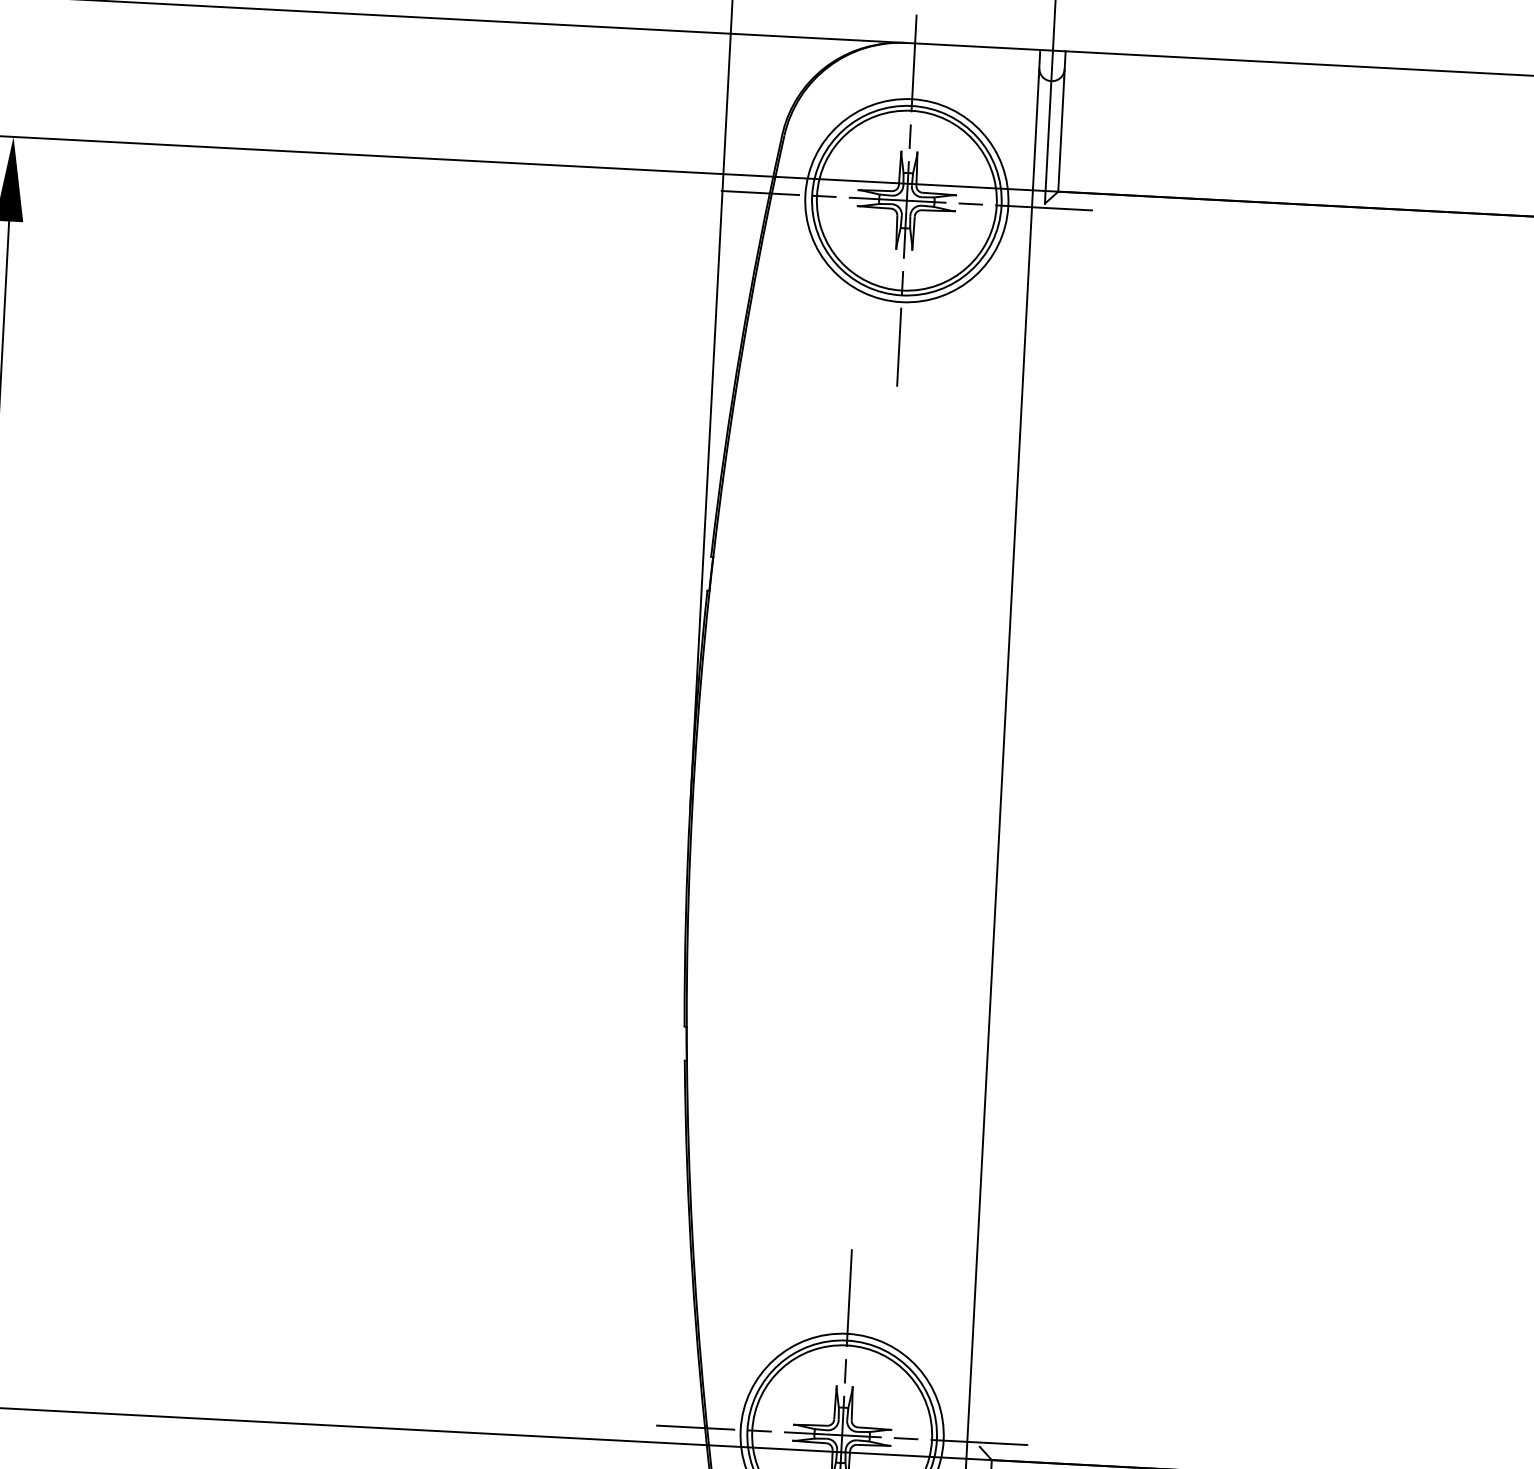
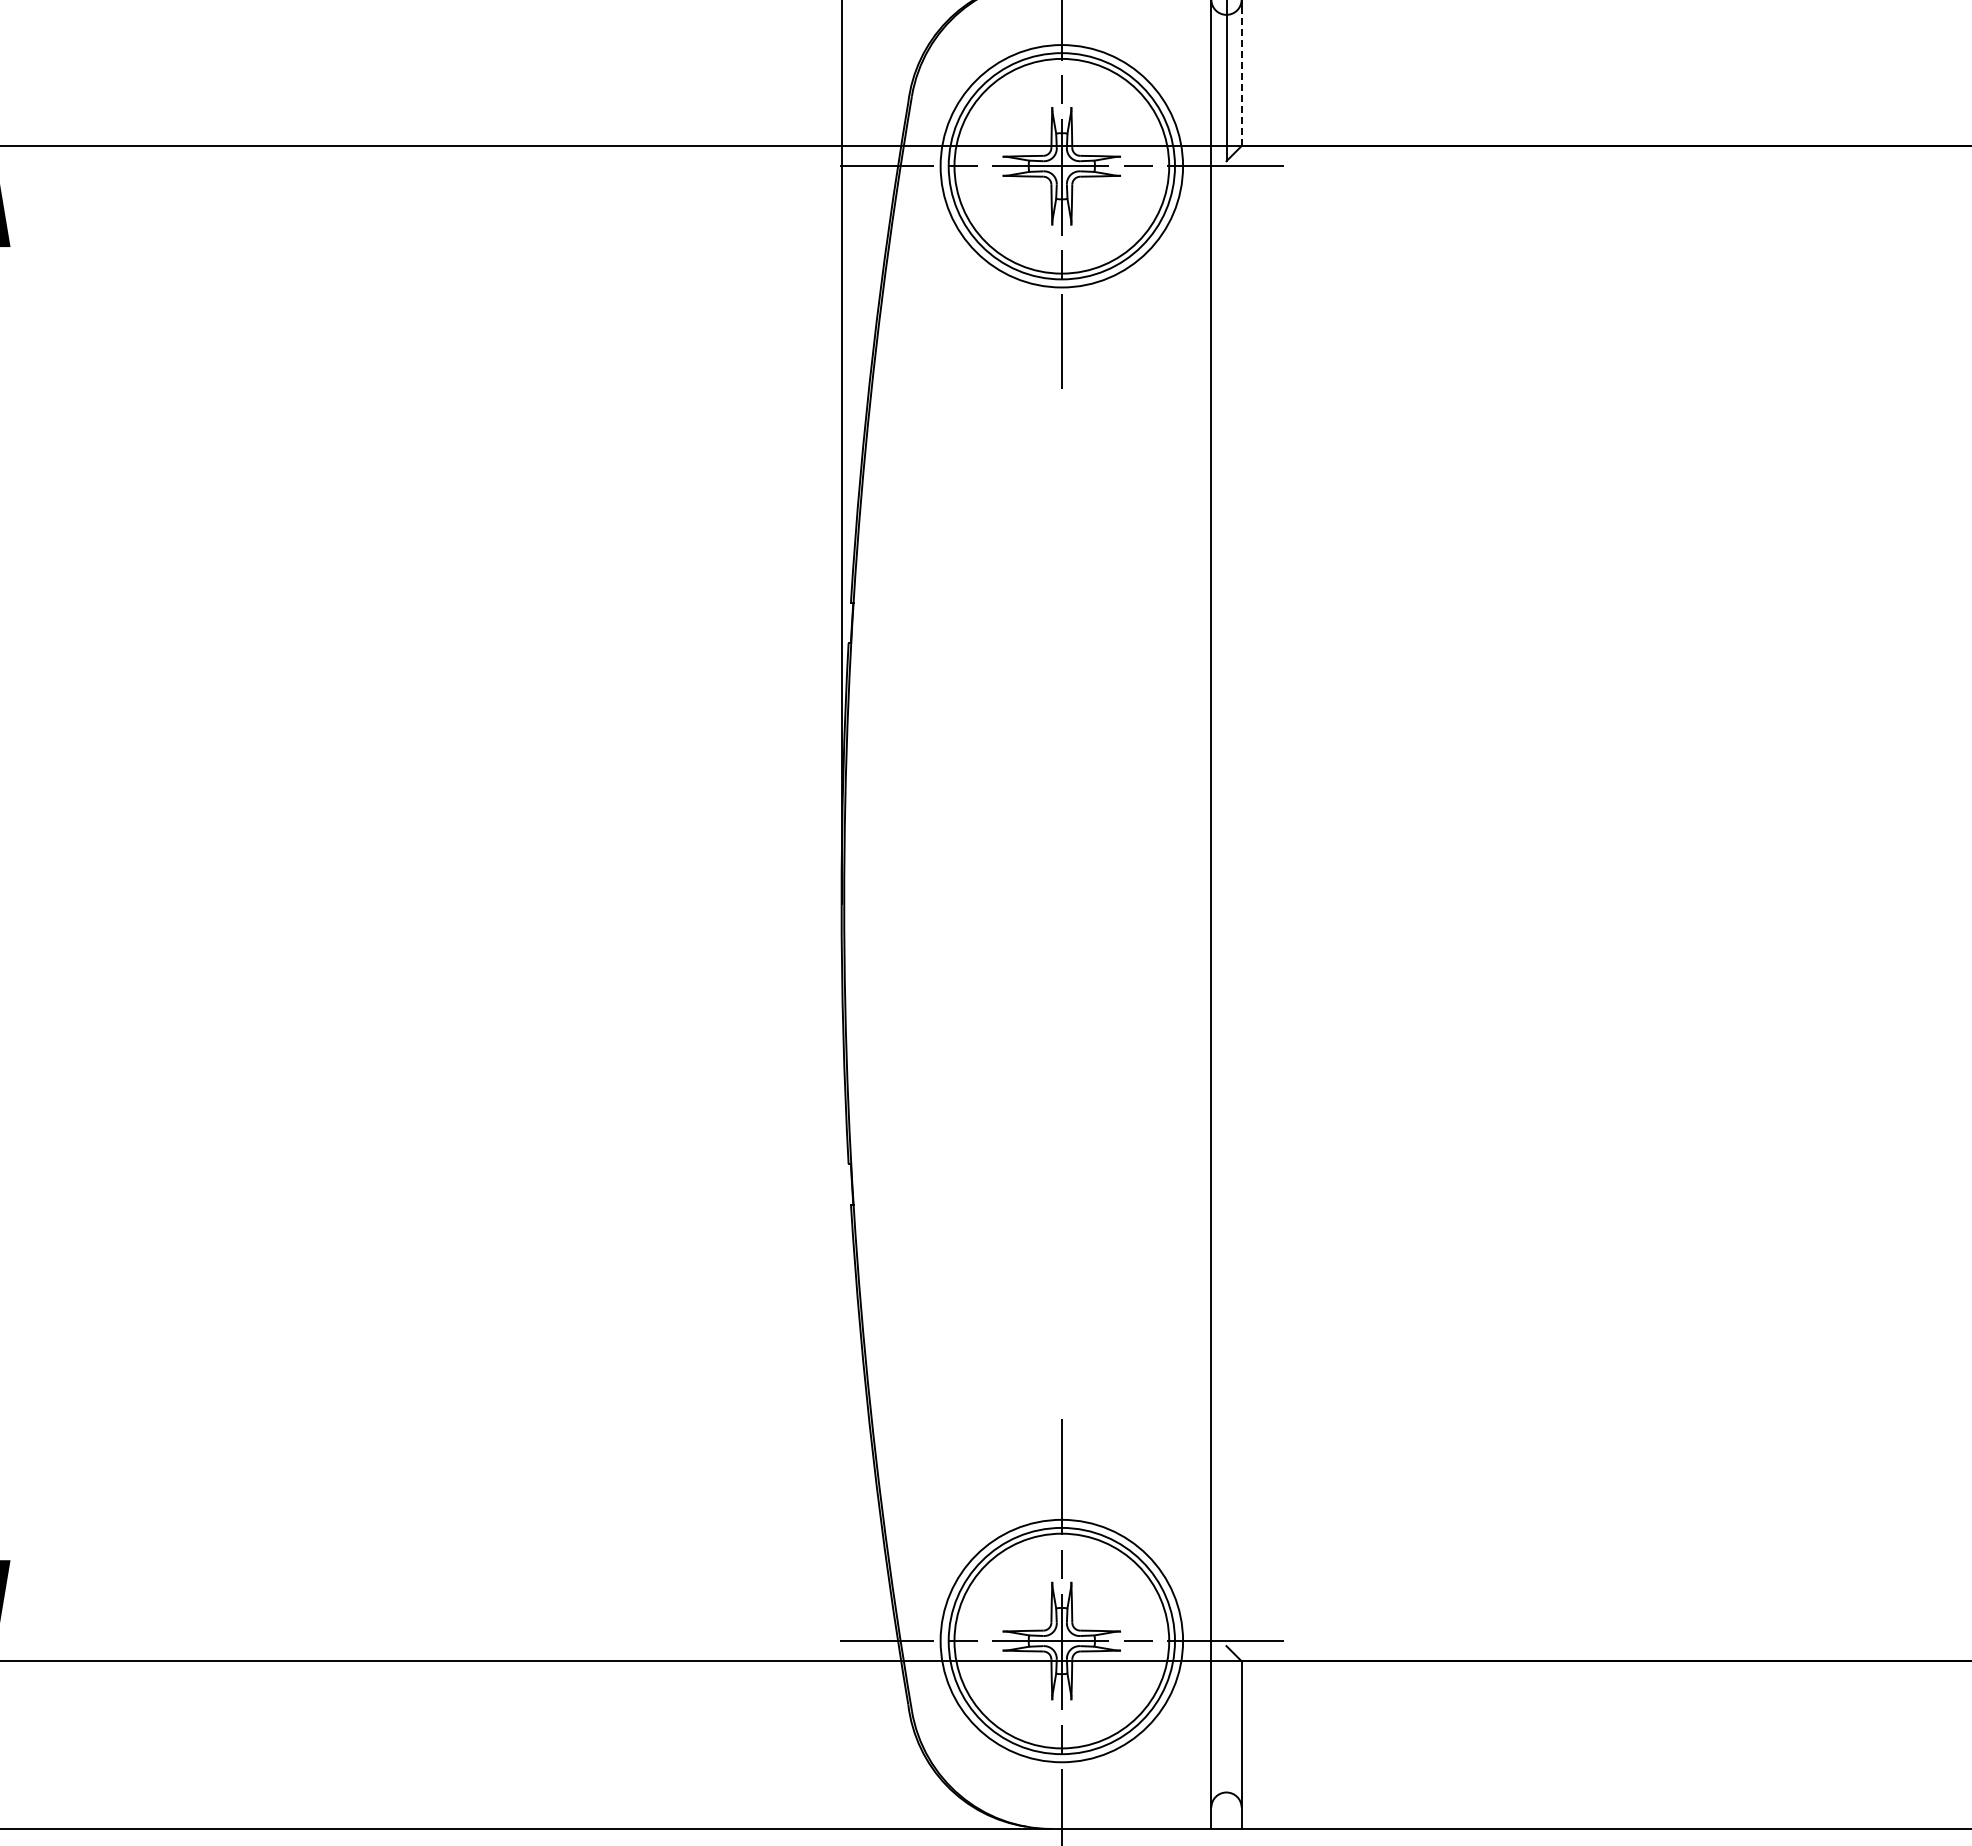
line: (1061, 135) -> (1241, 78), solid -> dashed

